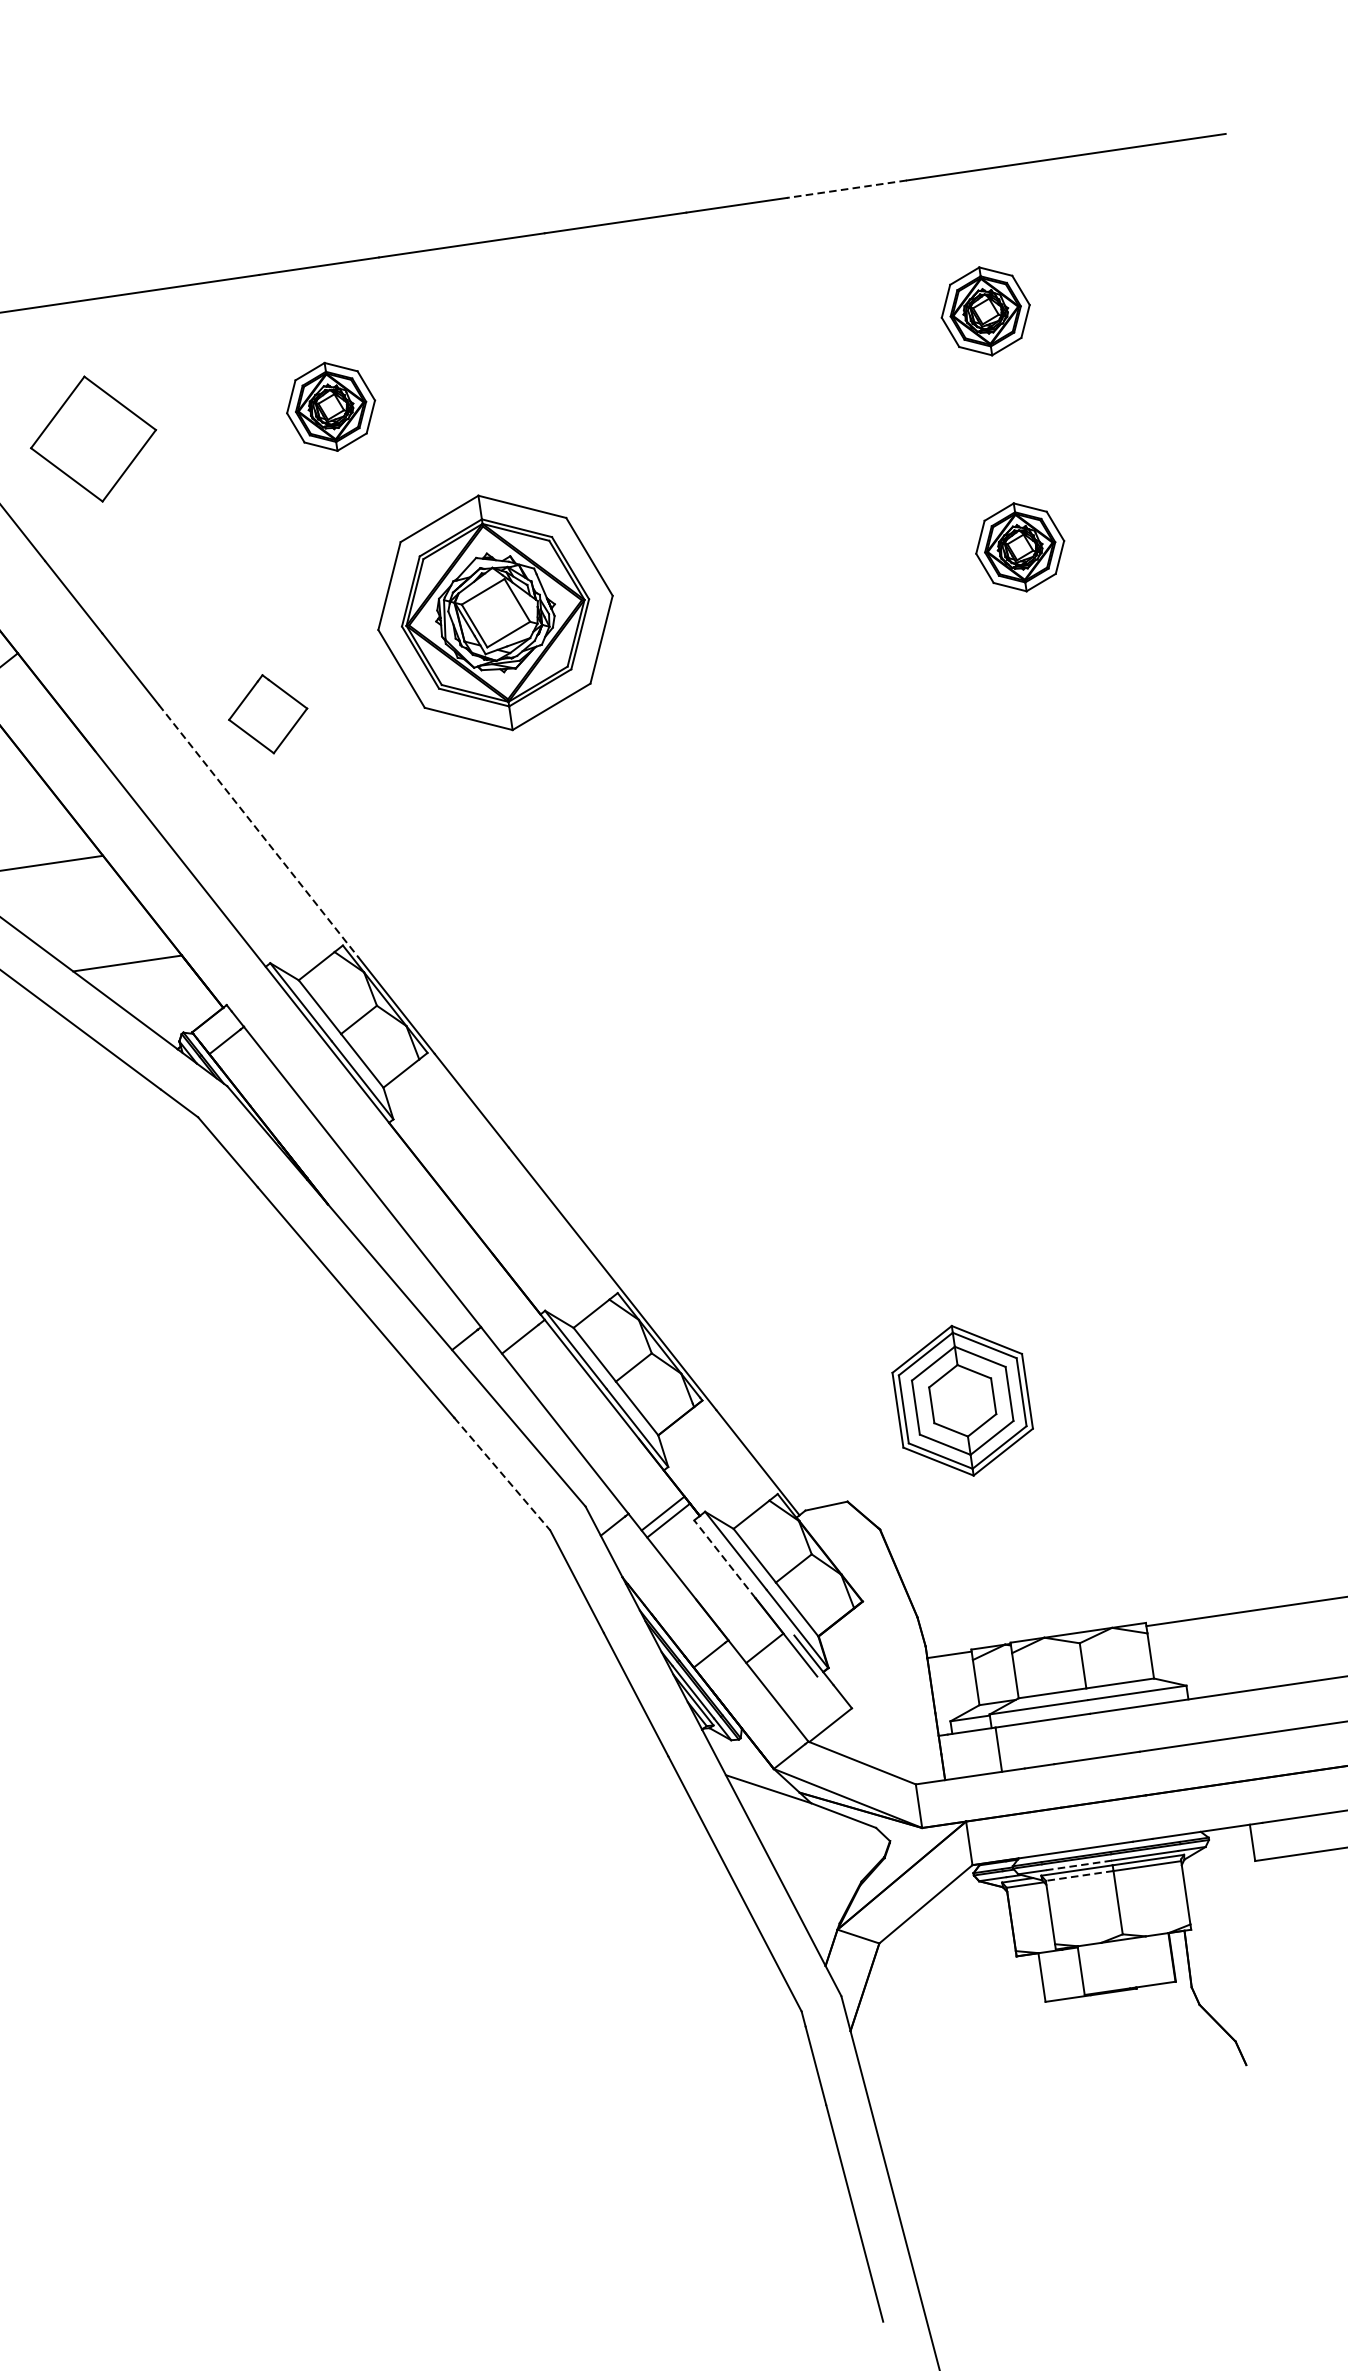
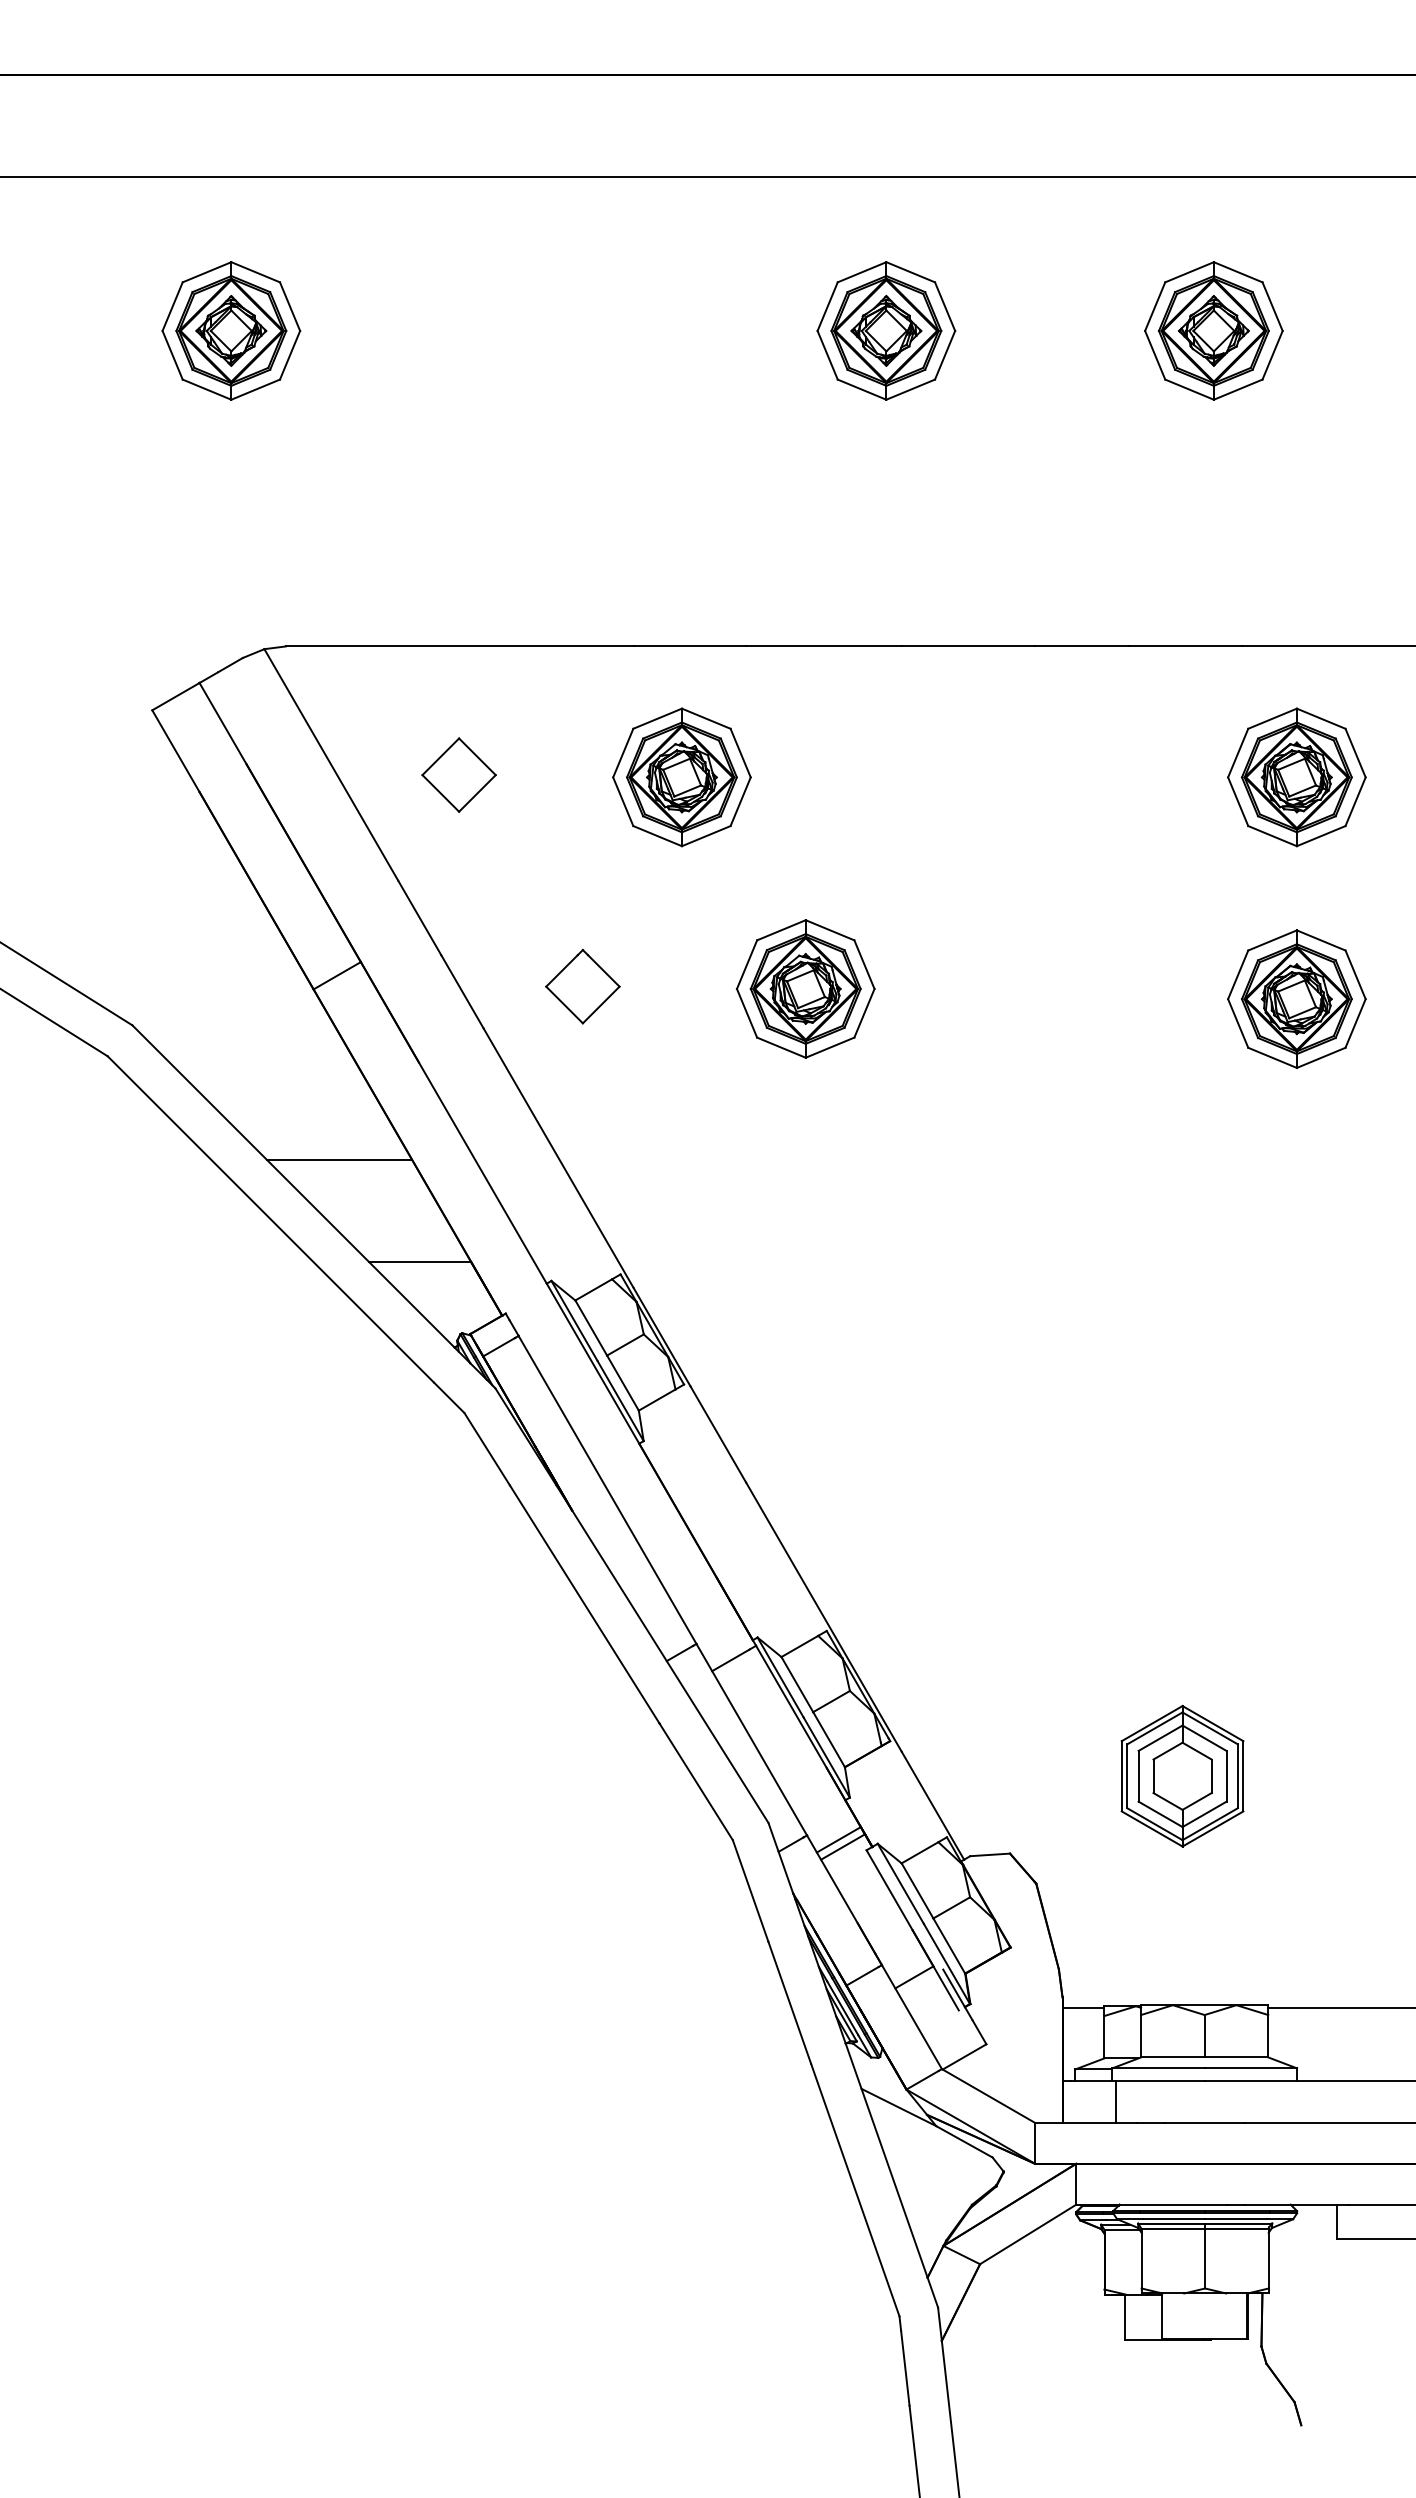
line: (846, 189) -> (1185, 646), dashed -> solid
part: (985, 311) -> (1296, 777), size x1.67
part: (330, 407) -> (681, 777), size x1.67
part: (92, 438) -> (458, 774), size x0.62
part: (1019, 546) -> (1296, 998), size x1.67
part: (495, 612) -> (805, 988), size x0.62
part: (267, 714) -> (582, 986), moved
line: (258, 831) -> (558, 1158), dashed -> solid
part: (962, 1399) -> (1182, 1775), moved
line: (502, 1473) -> (696, 1781), dashed -> solid
line: (724, 1558) -> (889, 1889), dashed -> solid
line: (1078, 1865) -> (1173, 2219), dashed -> solid
line: (1079, 1876) -> (1173, 2229), dashed -> solid

